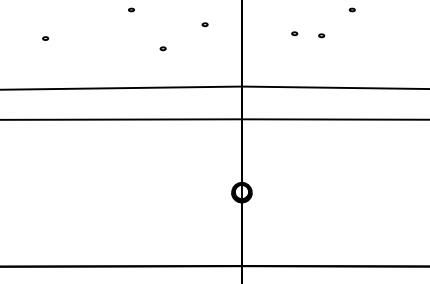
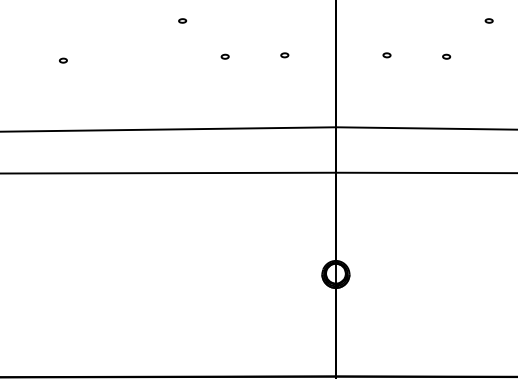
part: (204, 24) -> (283, 54), moved
part: (294, 33) -> (386, 54), moved
part: (162, 48) -> (224, 56), moved

